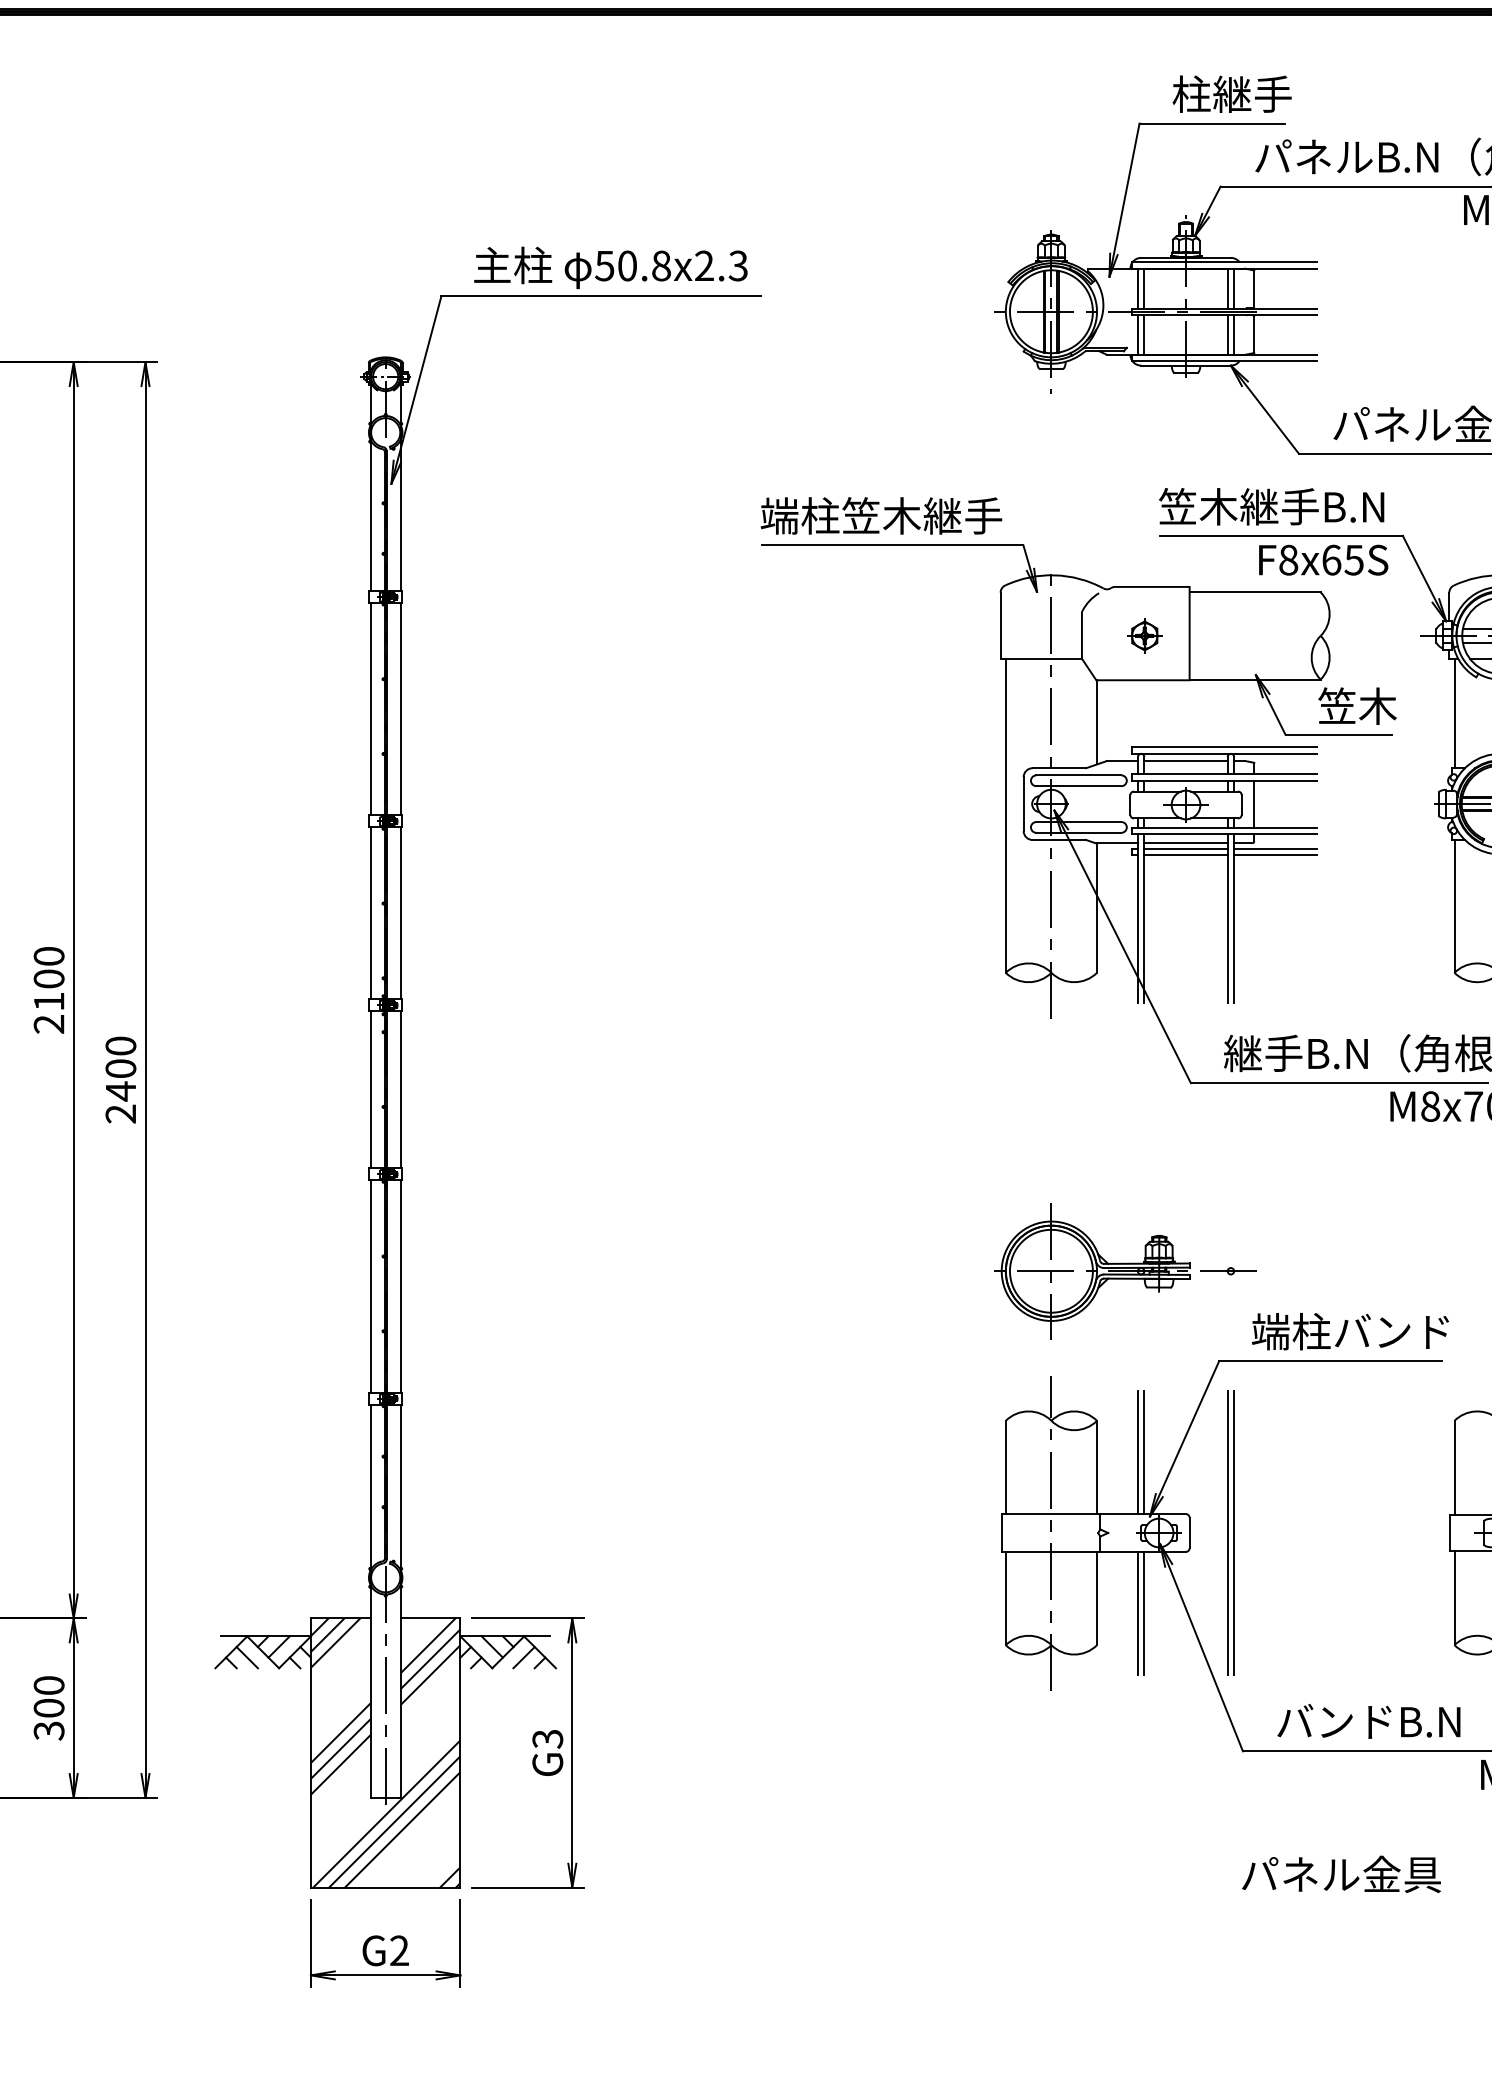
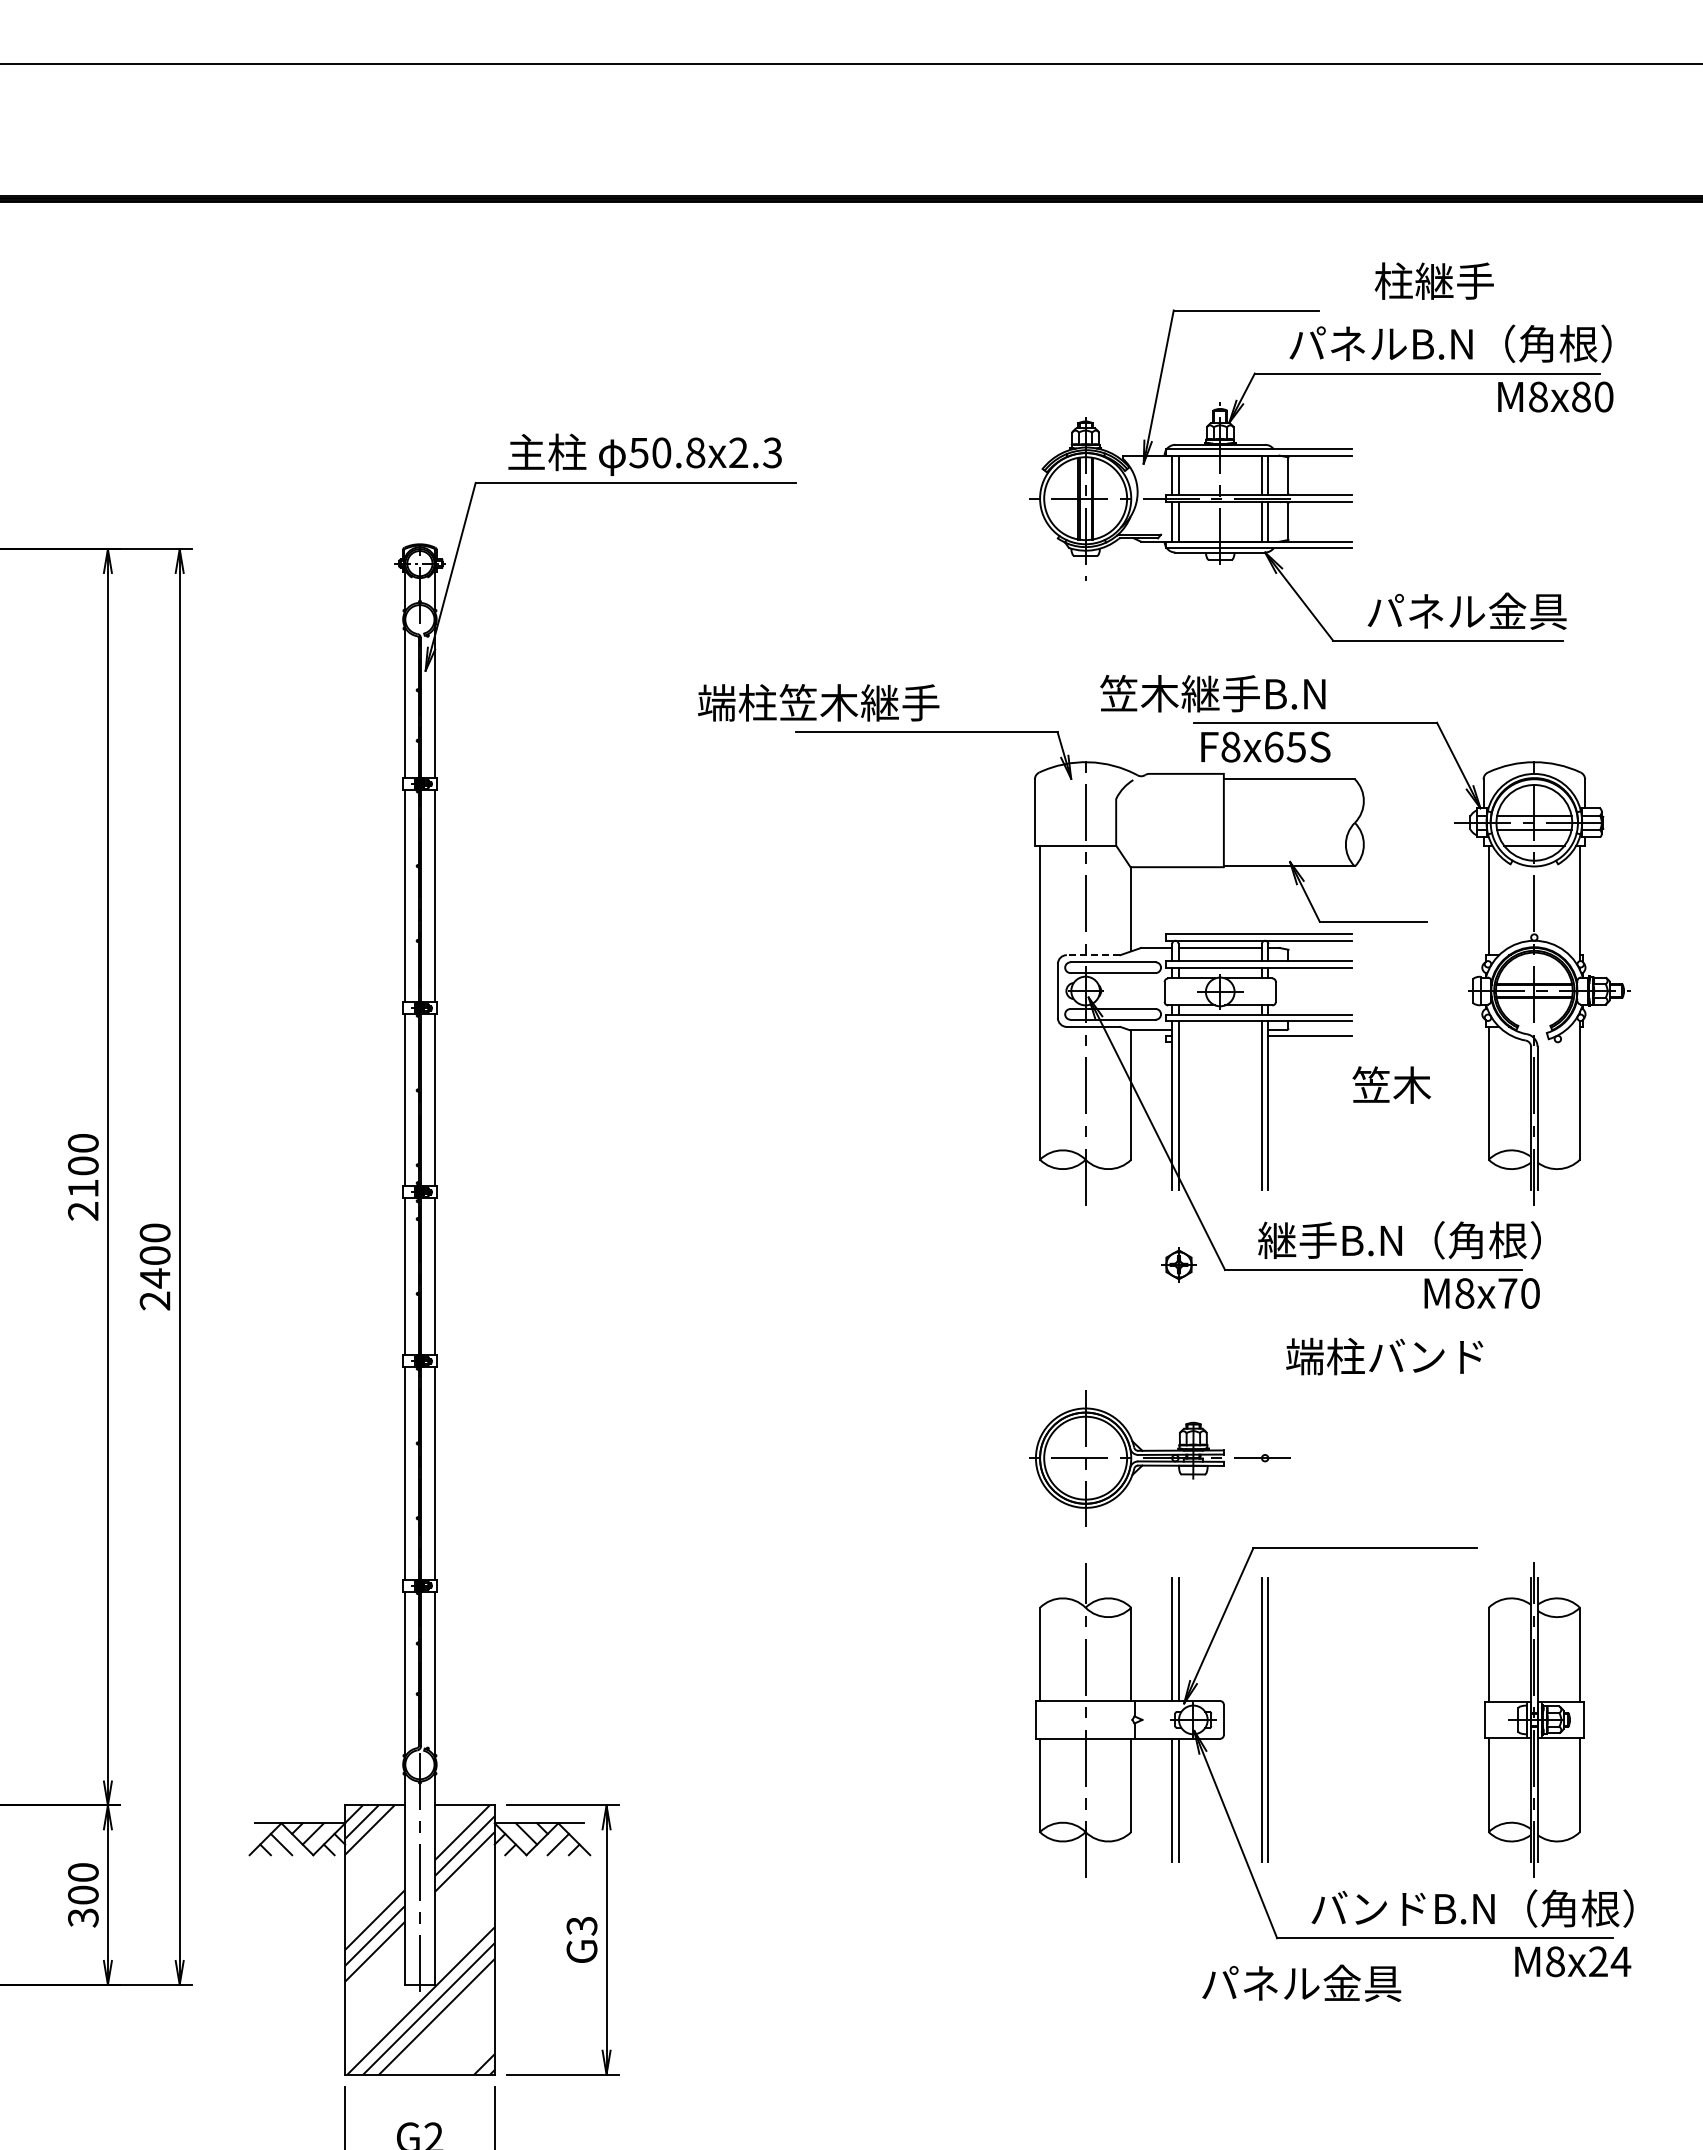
text: (1231, 93) -> (1433, 280), moved
text: (1271, 506) -> (1212, 693), moved
text: (881, 515) -> (818, 702), moved
text: (1323, 559) -> (1265, 746), moved
part: (1144, 635) -> (1178, 1264), moved
text: (1357, 705) -> (1391, 1084), moved
line: (1059, 768) -> (1093, 955), solid -> dashed
line: (1254, 803) -> (1288, 990), removed
line: (1185, 843) -> (1219, 1030), removed
line: (1185, 848) -> (1219, 1035), removed
line: (1185, 855) -> (1219, 1042), removed
line: (1275, 855) -> (1309, 1042), removed
text: (1350, 1331) -> (1384, 1356), moved
text: (1341, 1873) -> (1301, 1982), moved

